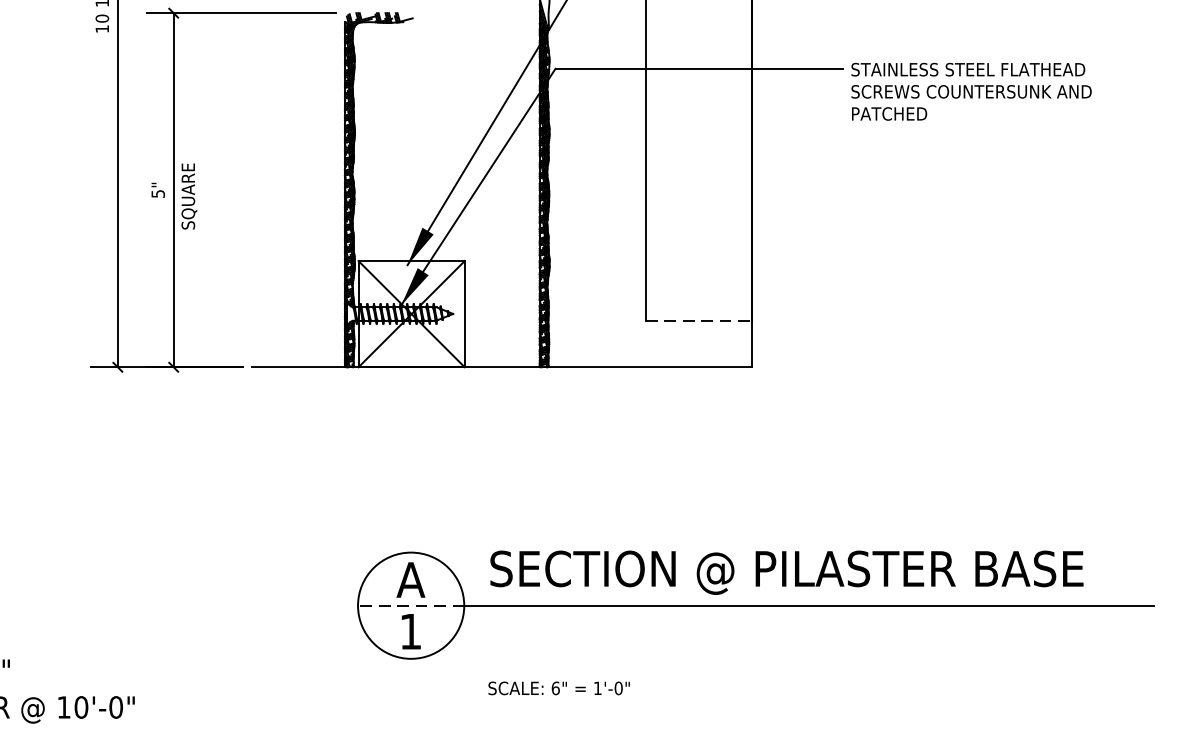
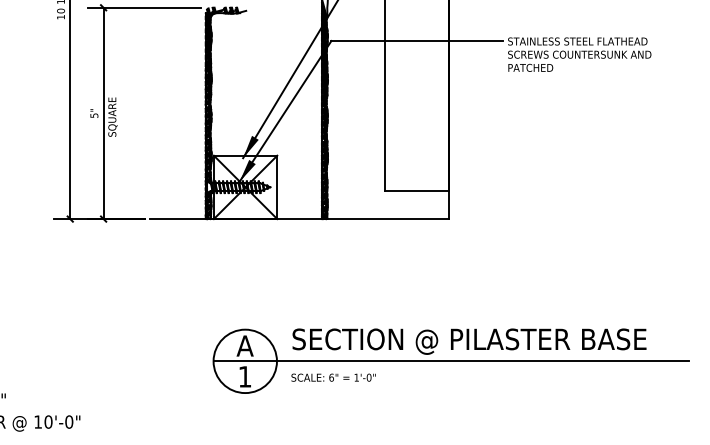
line: (699, 321) -> (417, 191), dashed -> solid
line: (411, 605) -> (245, 361), dashed -> solid
text: (558, 688) -> (333, 377), moved

